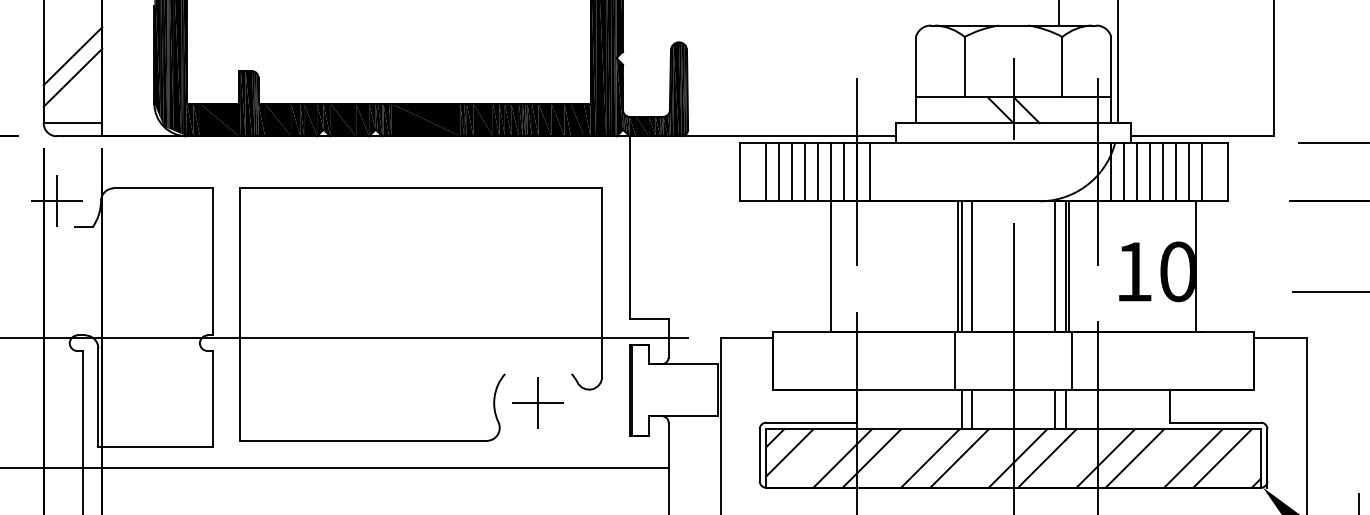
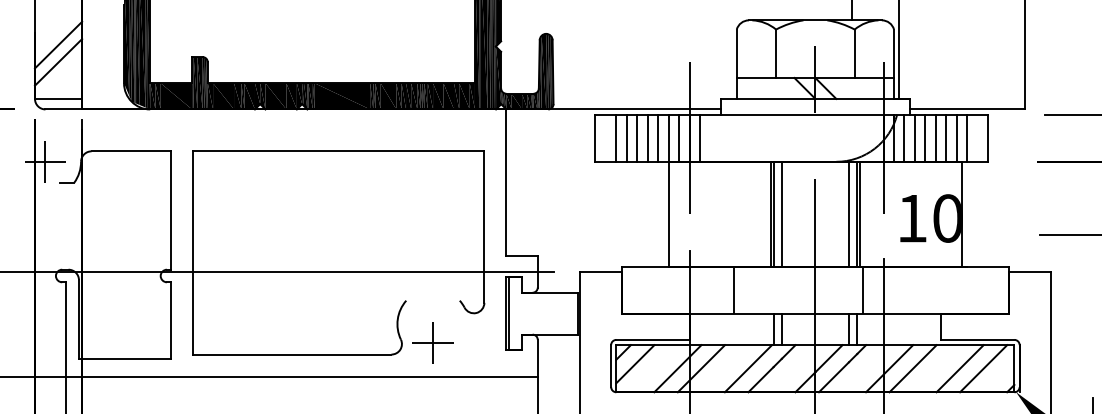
line: (955, 360) -> (734, 289), moved
part: (537, 402) -> (432, 342), moved

